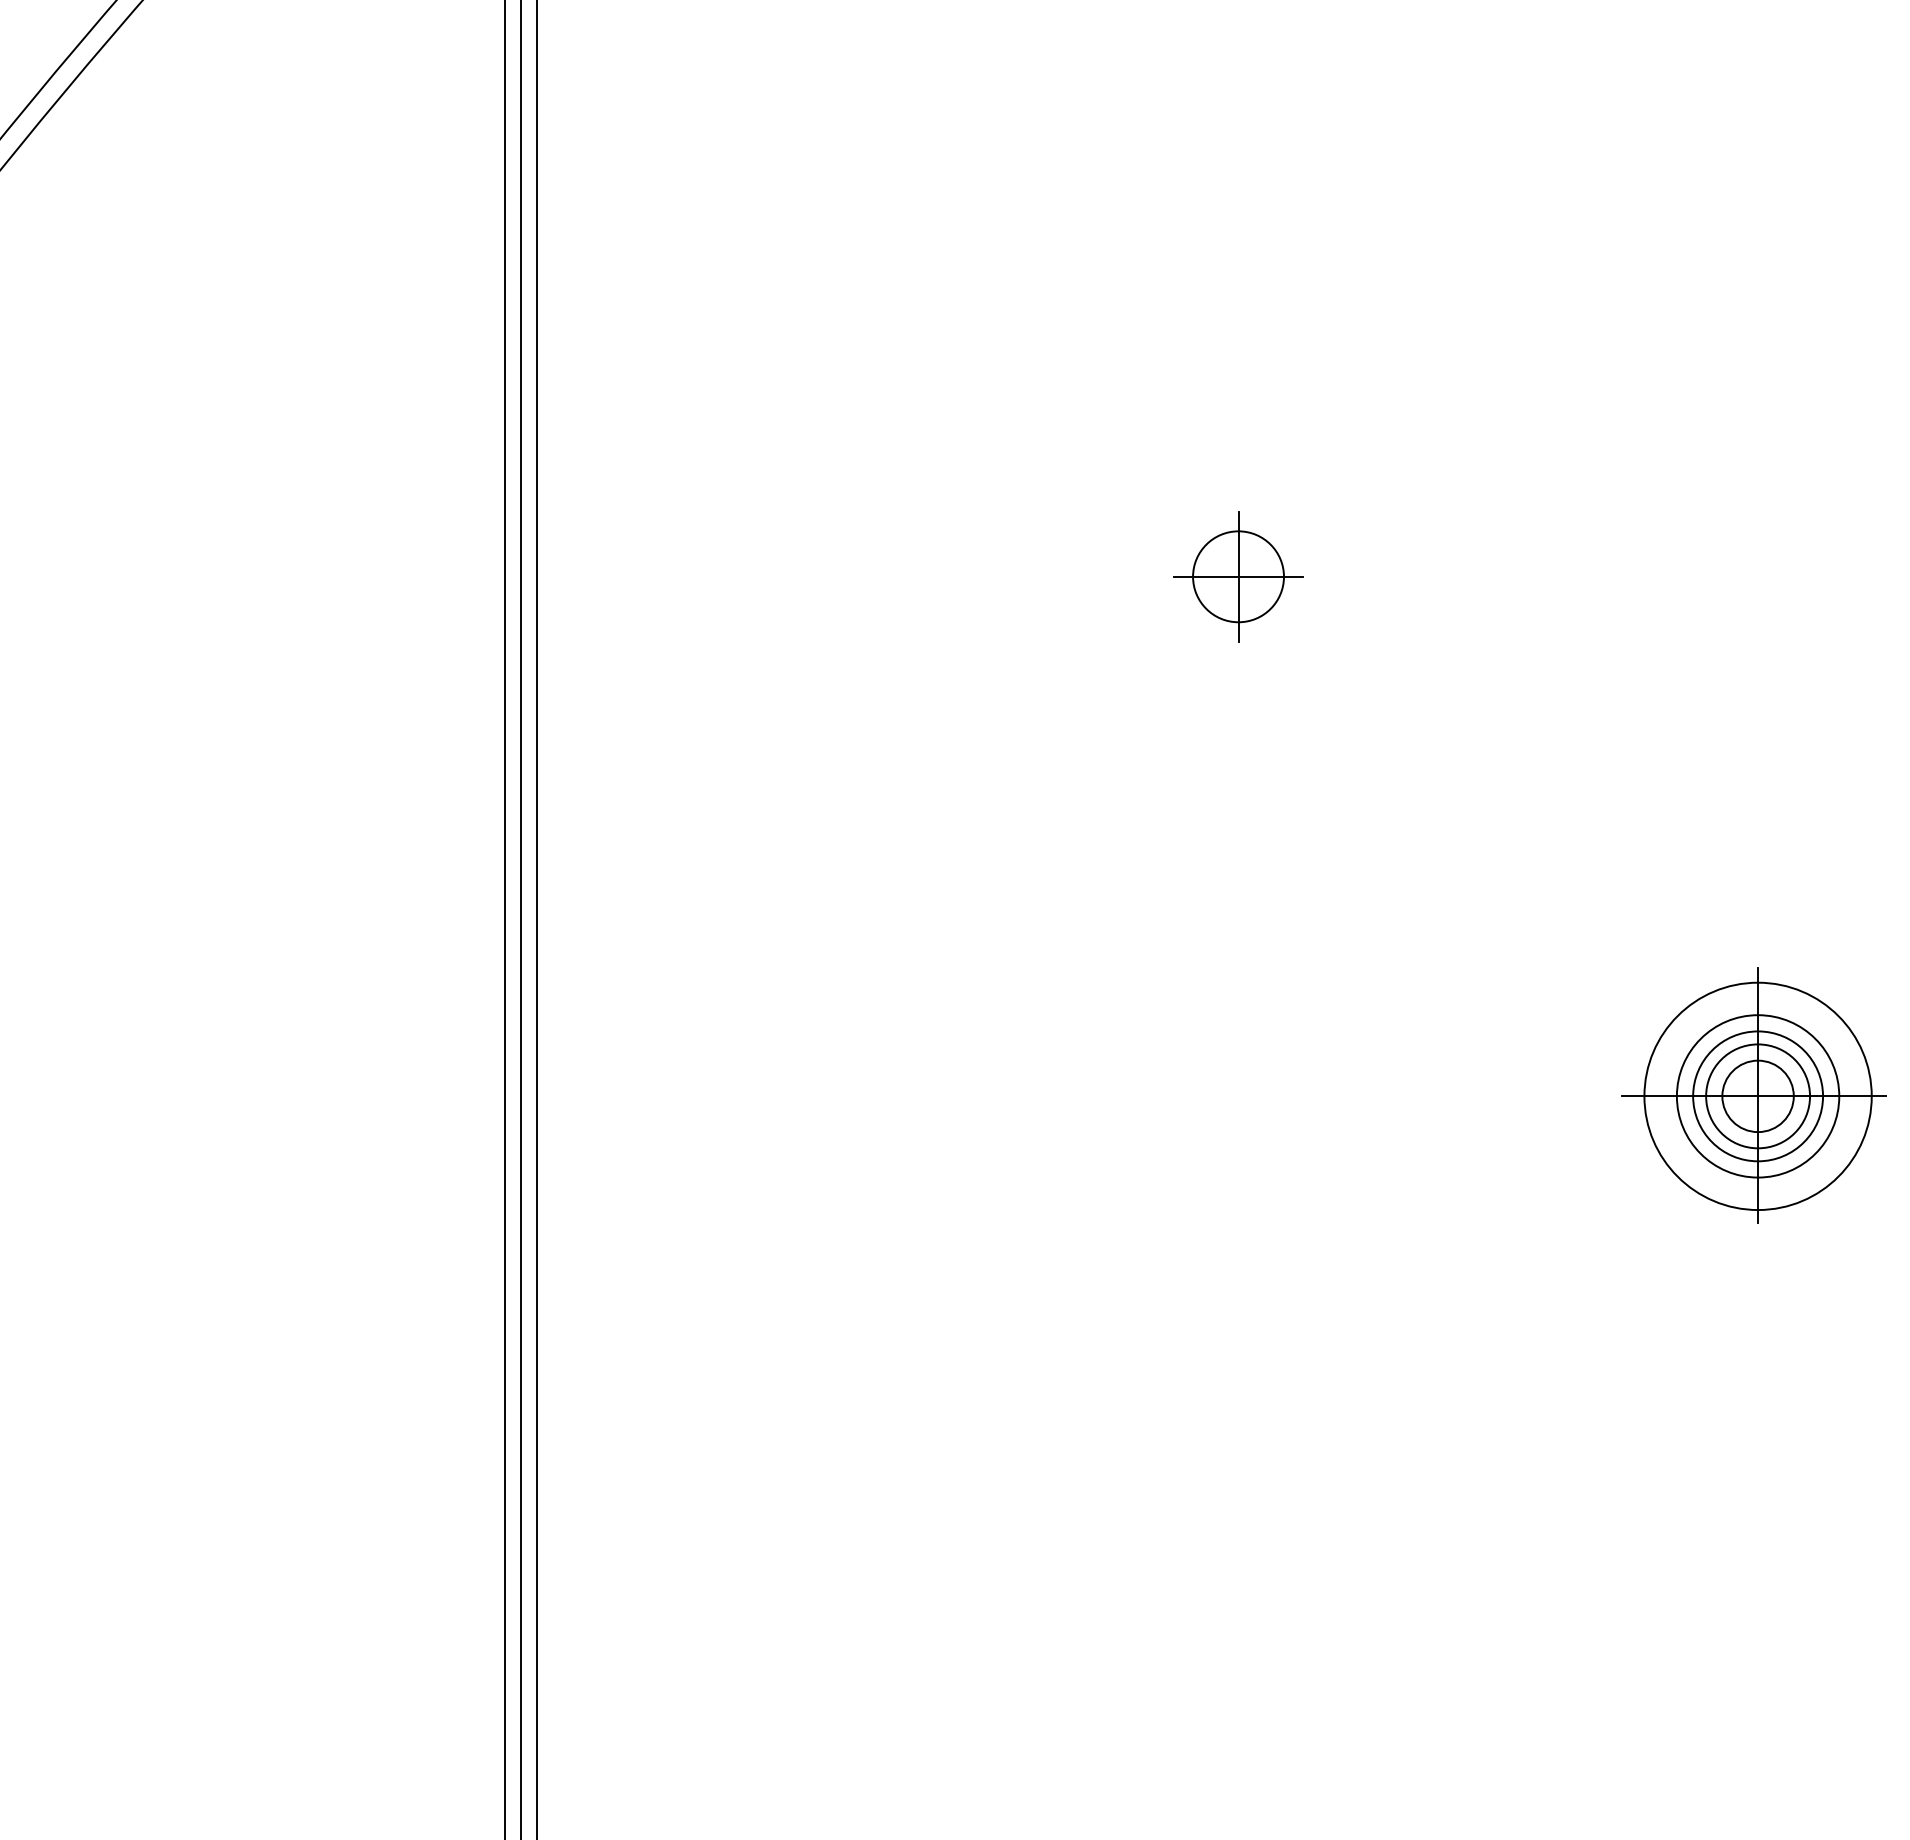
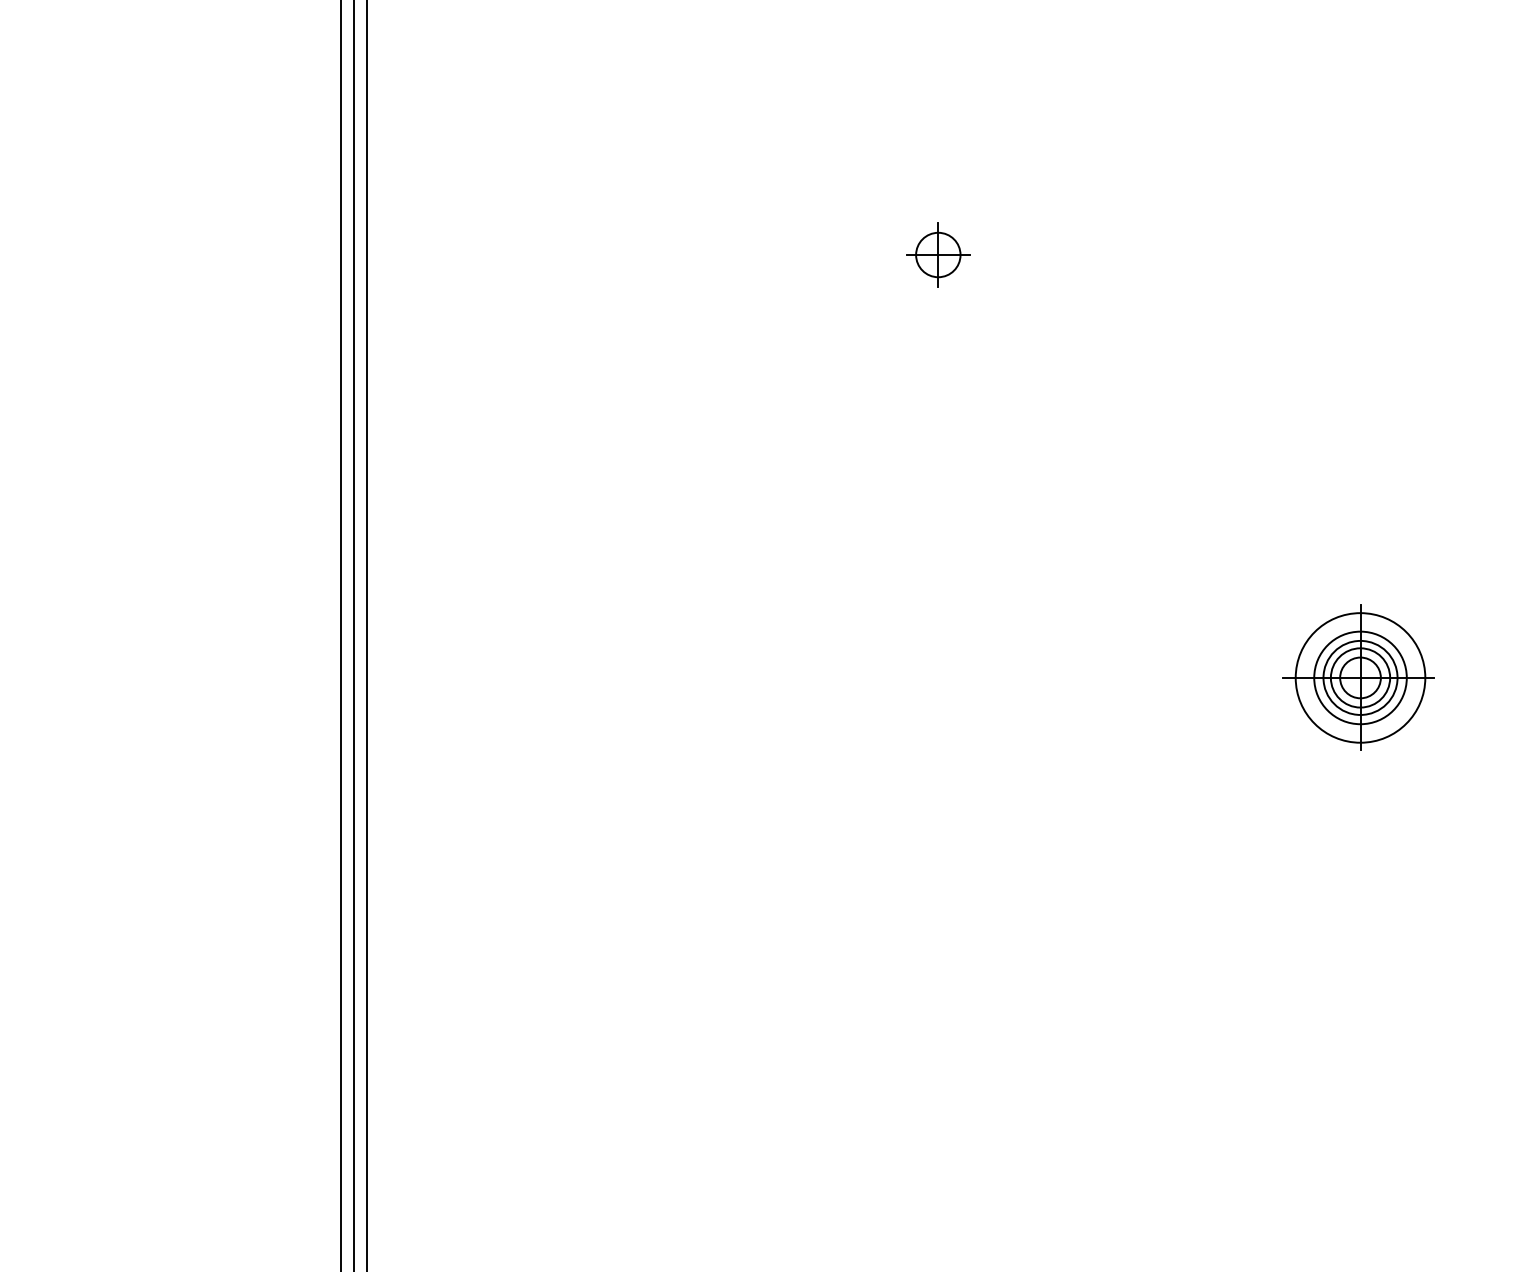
part: (1238, 576) -> (938, 254), size x0.6
part: (1753, 1095) -> (1357, 677), size x0.7

